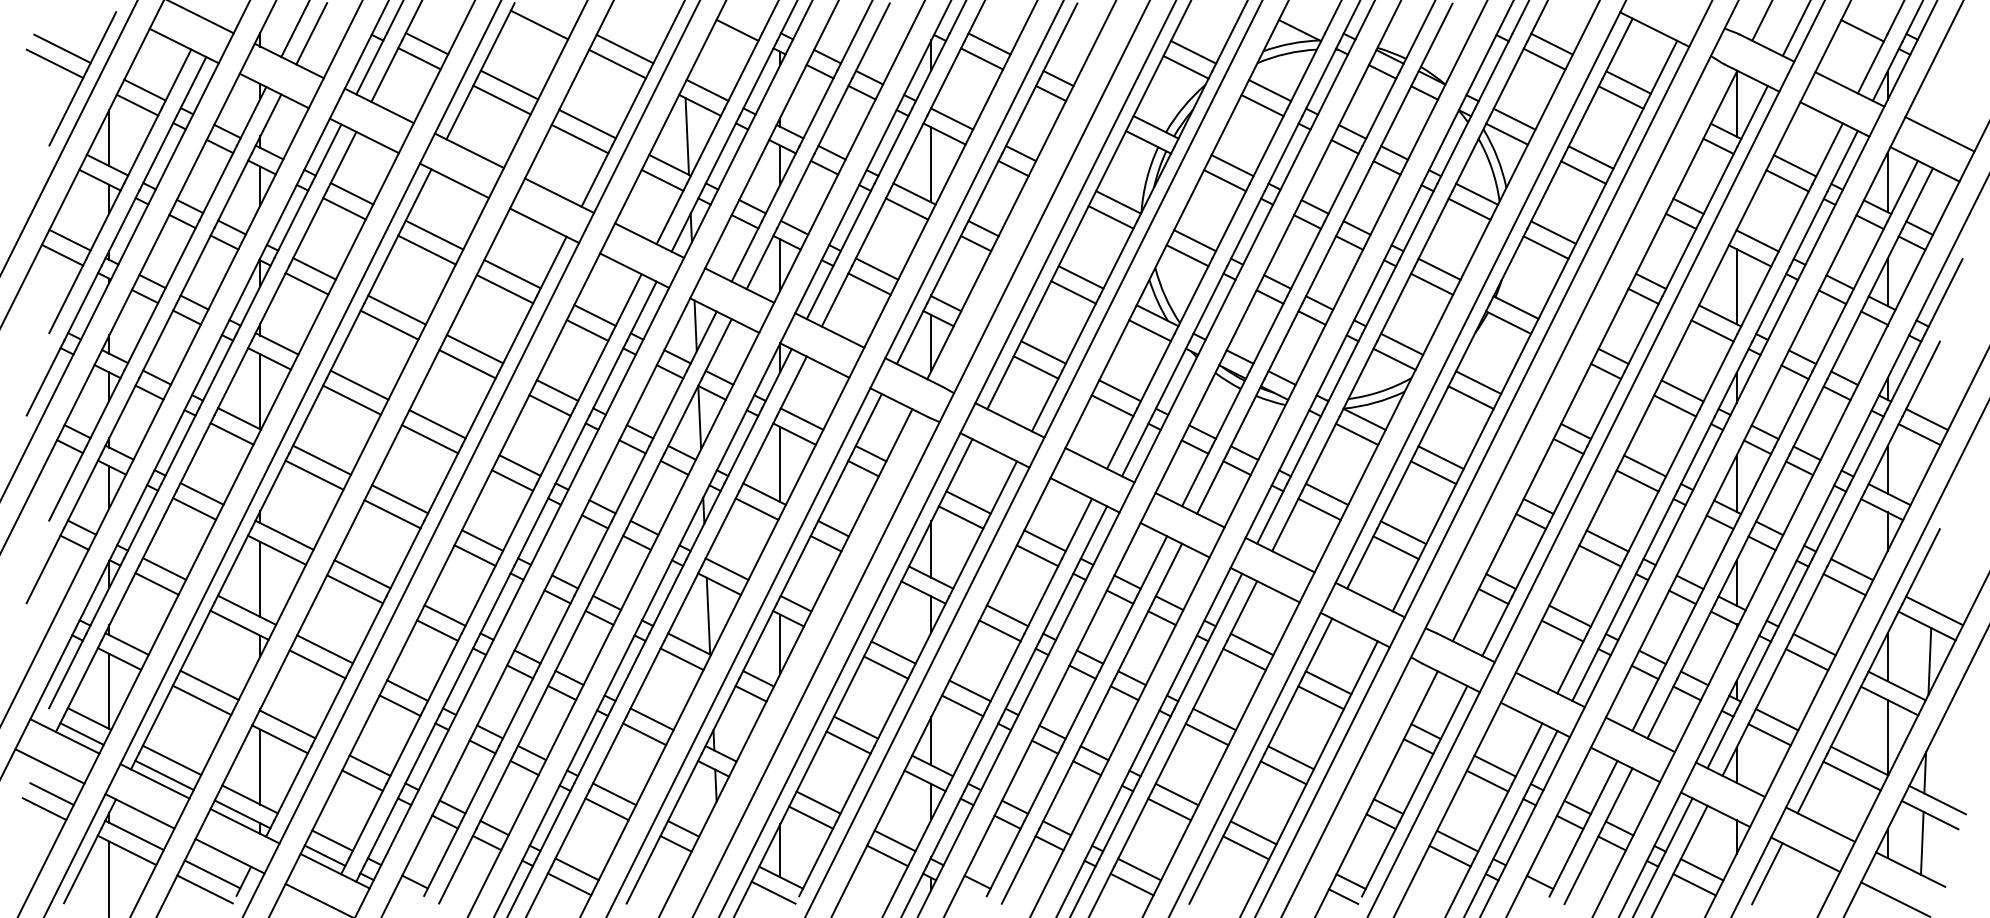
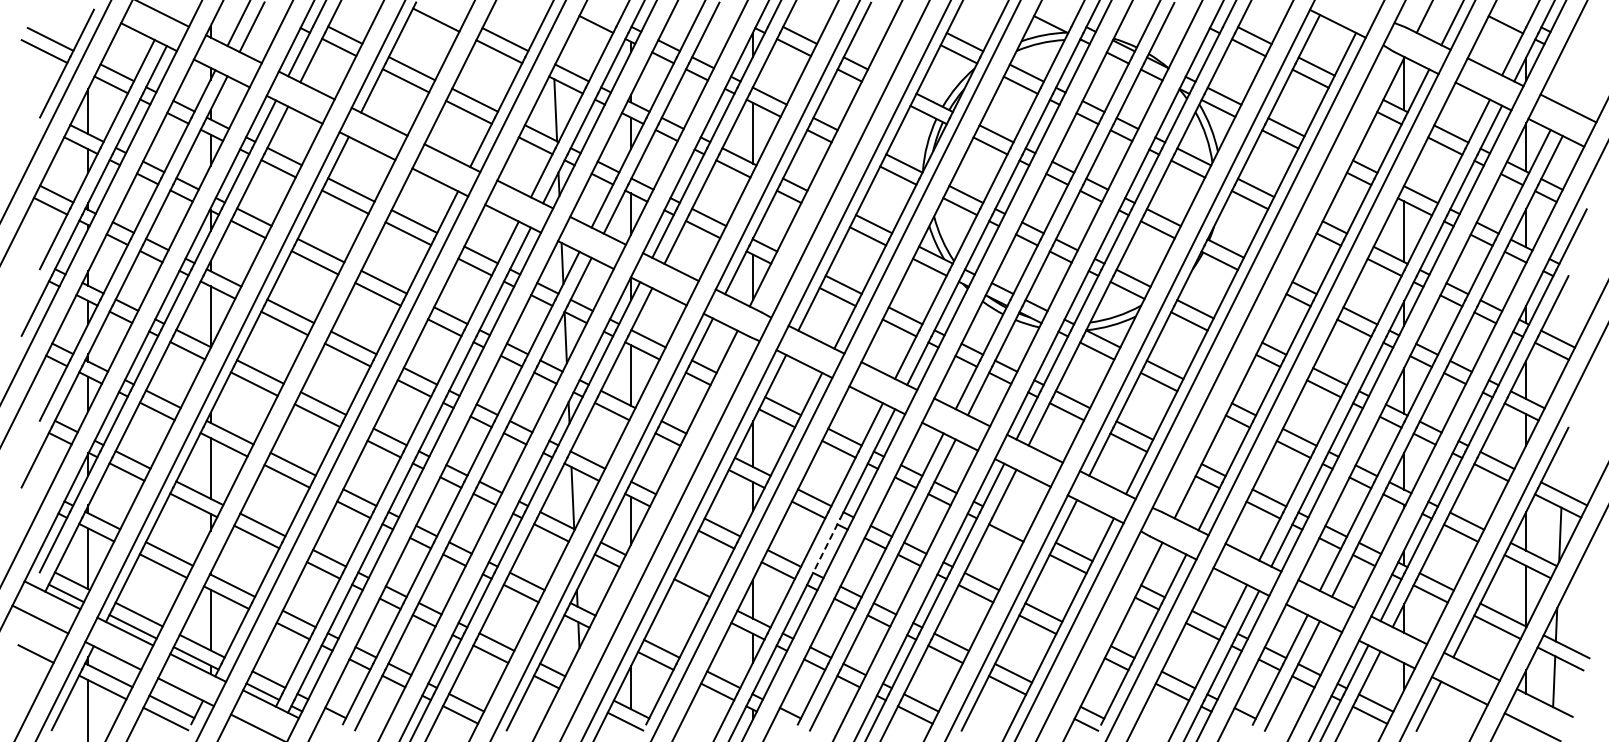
line: (1252, 643) -> (1012, 520), removed
line: (1020, 678) -> (825, 548), solid -> dashed
line: (847, 742) -> (685, 600), removed
line: (51, 793) -> (41, 641), removed

